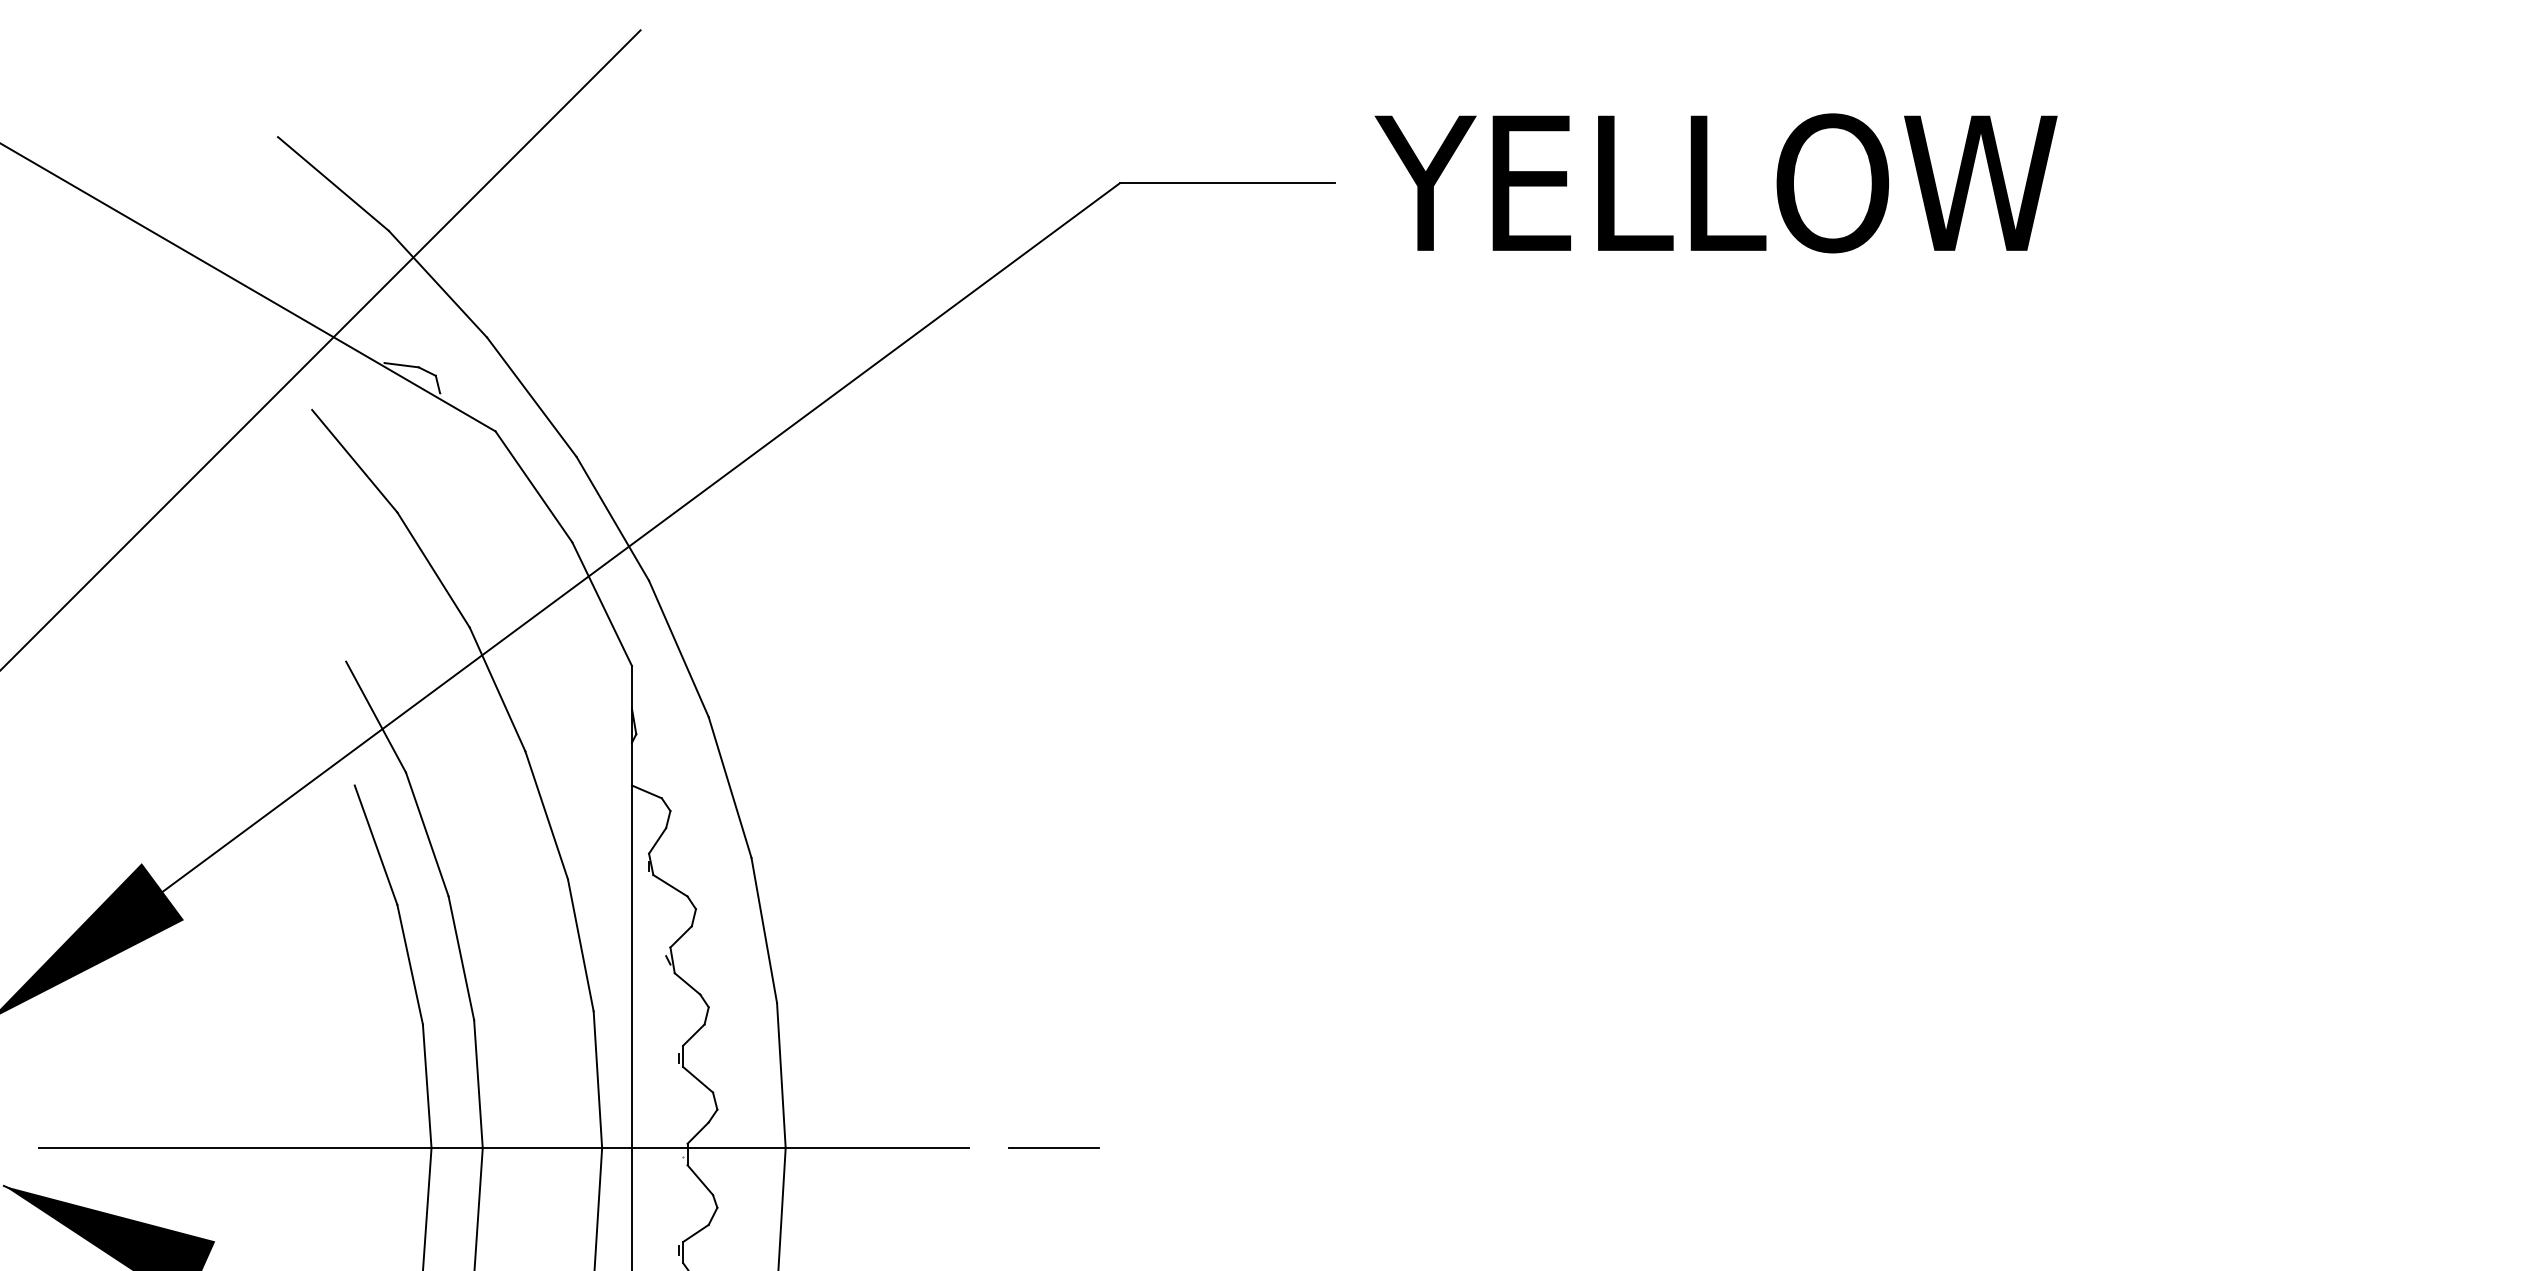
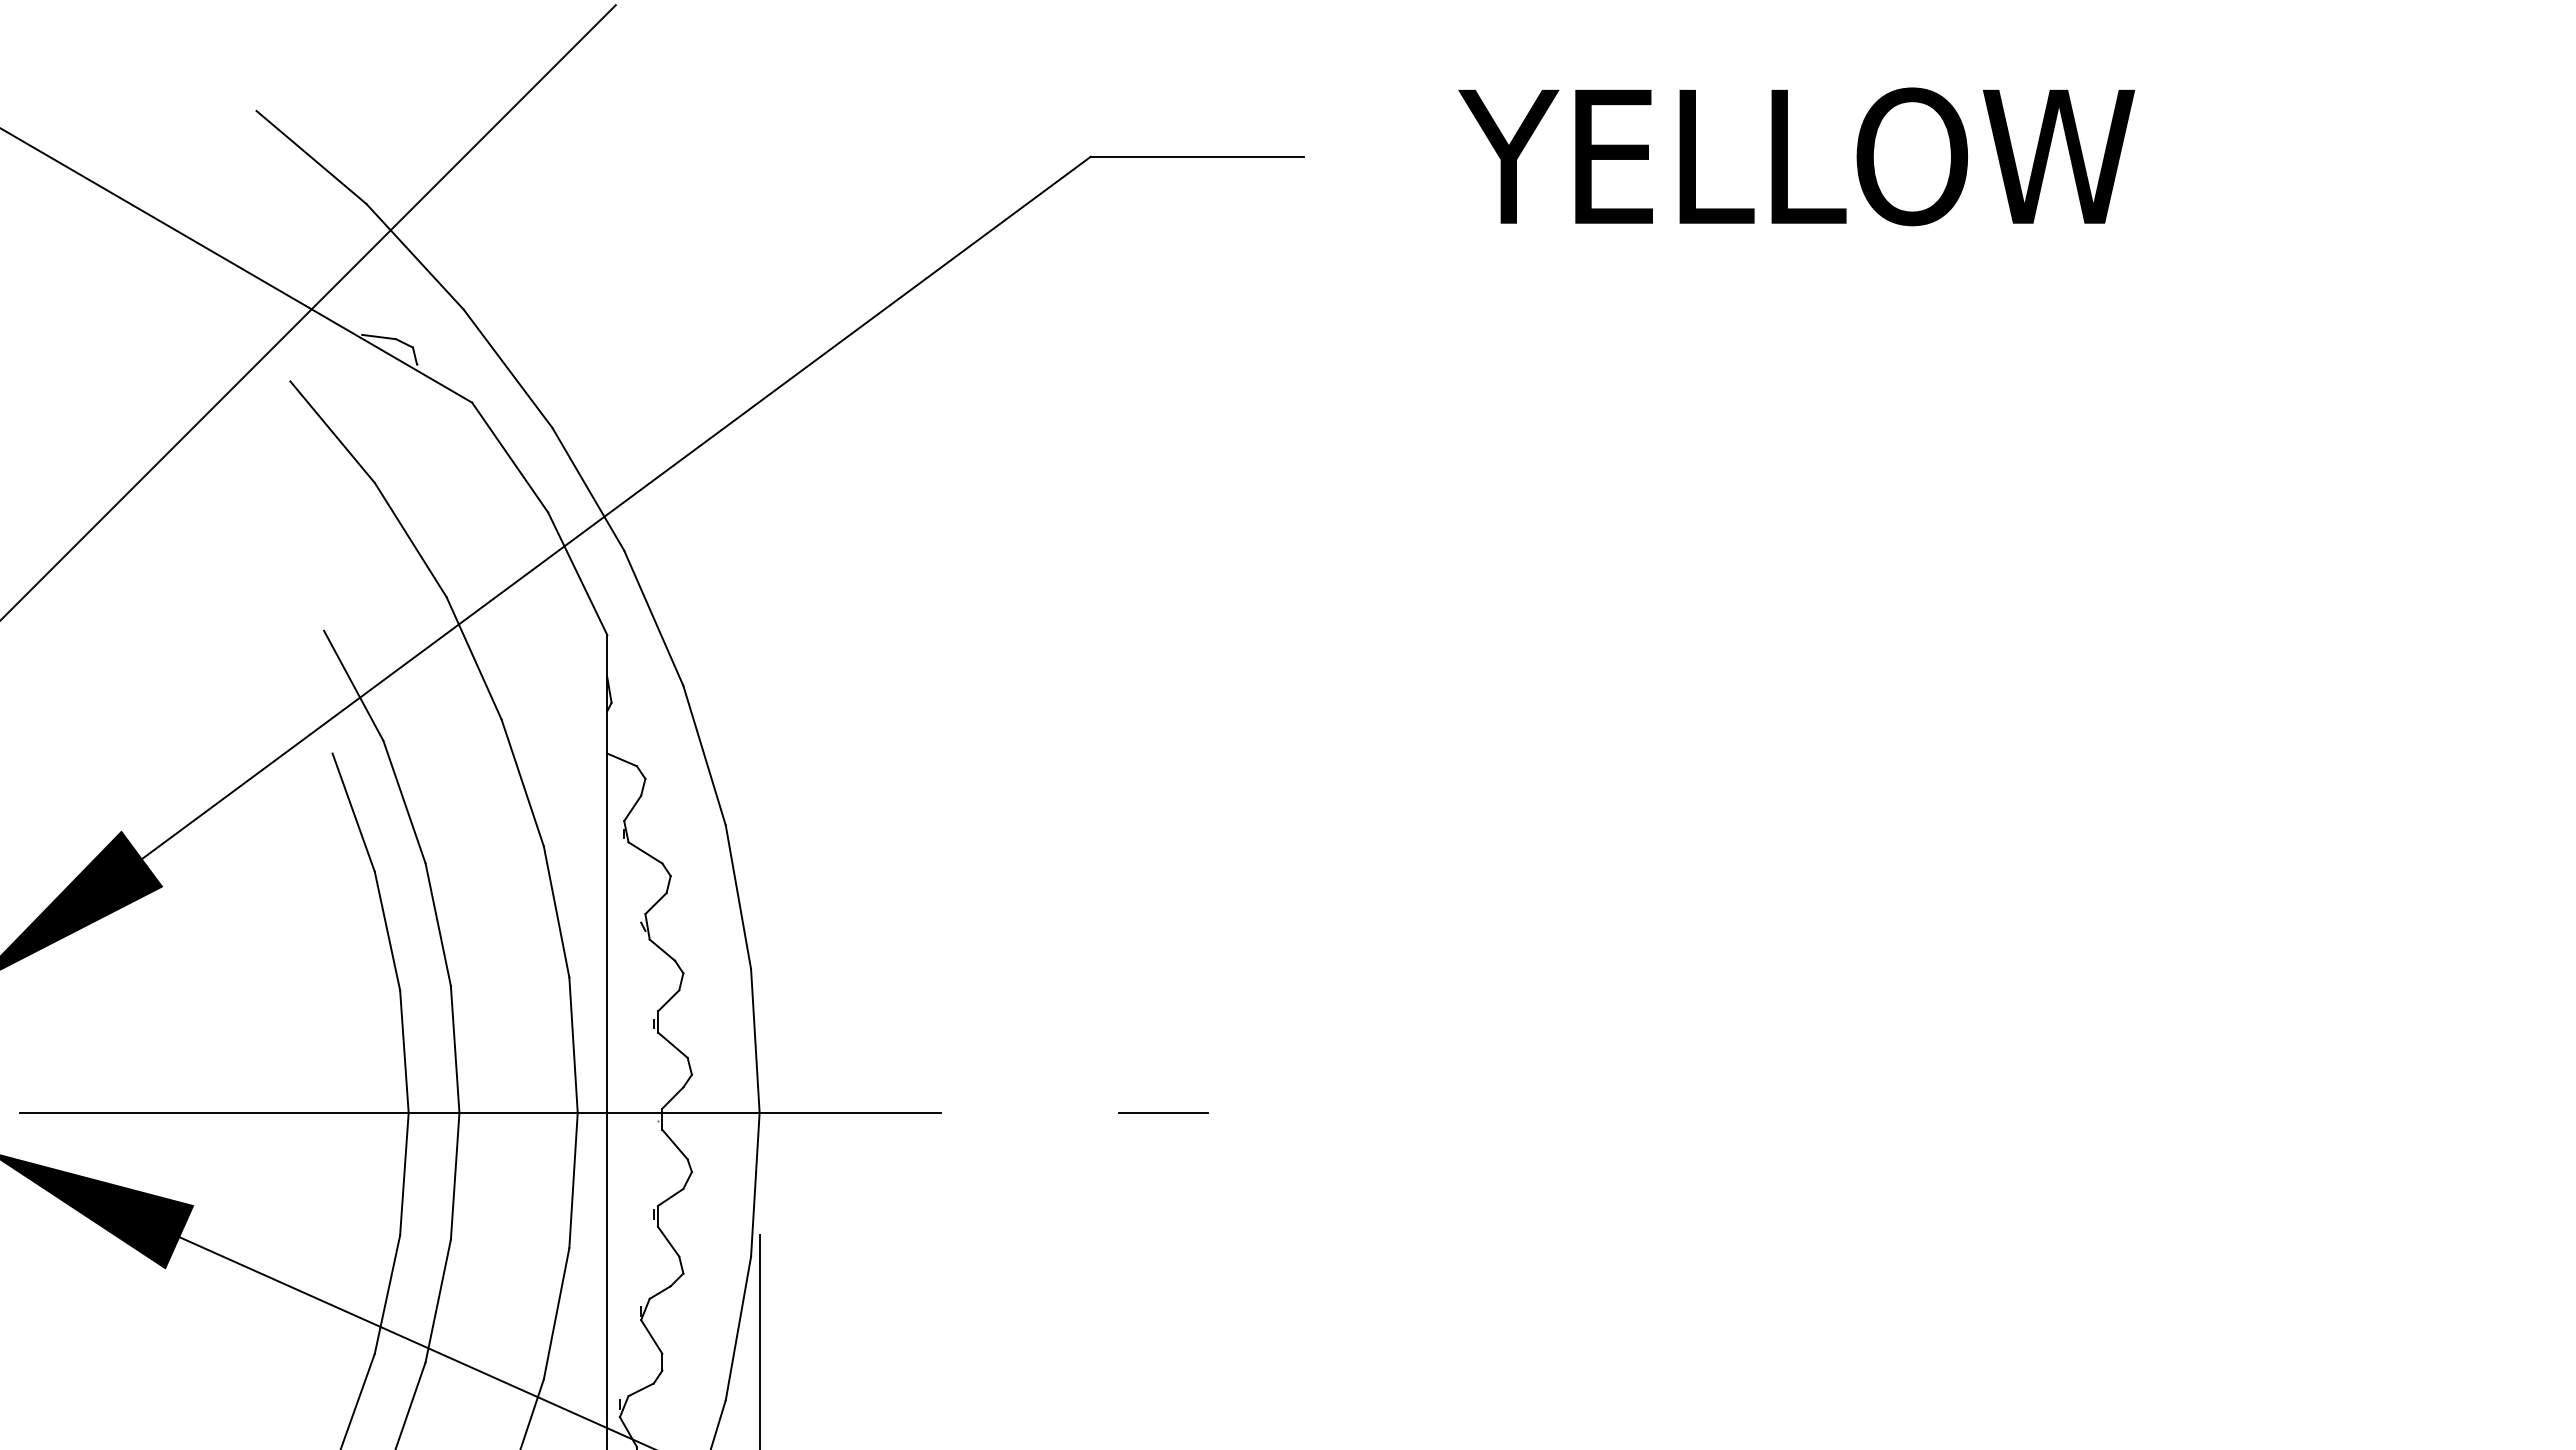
text: (1715, 183) -> (1796, 156), moved
line: (1053, 1147) -> (1163, 1112), moved

